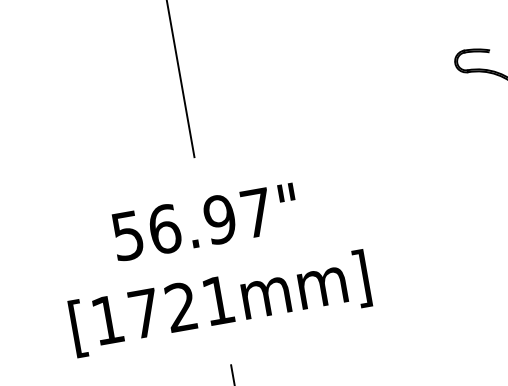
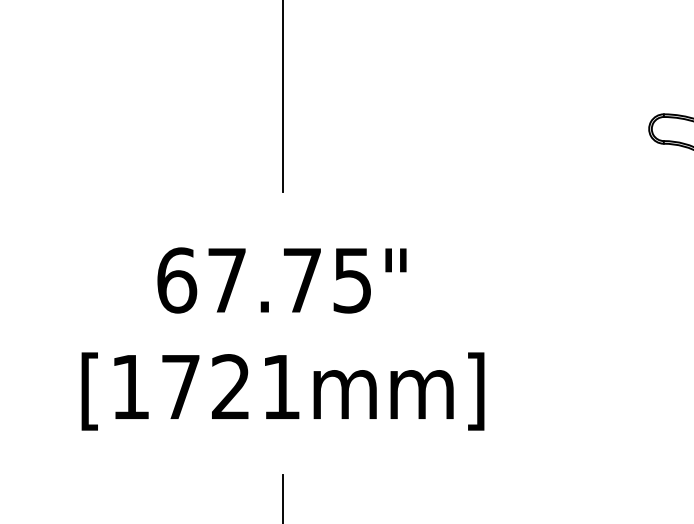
text: (192, 224) -> (264, 280), 56.97" -> 67.75"

